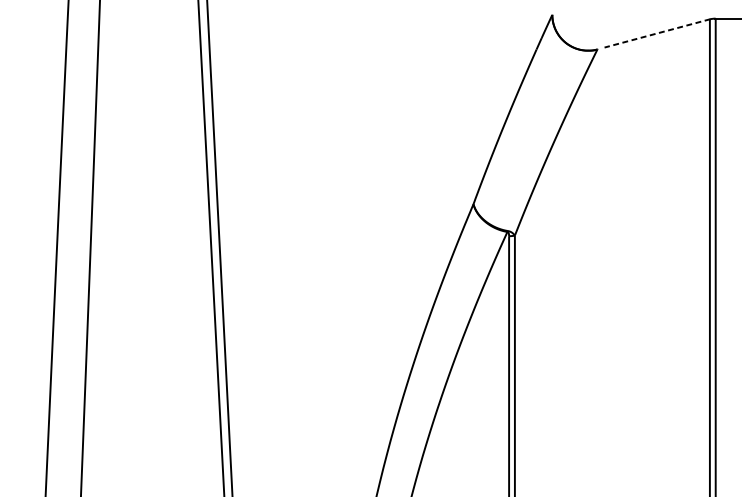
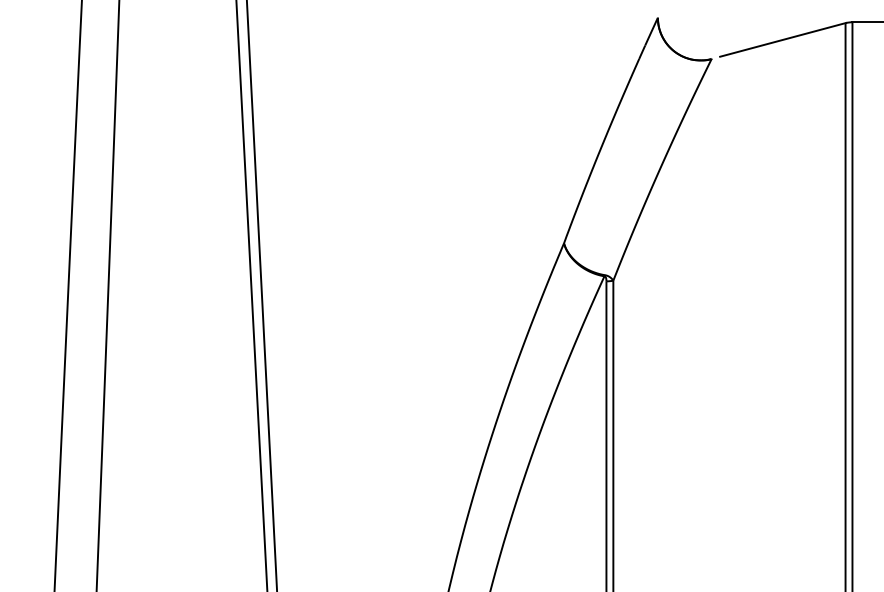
line: (656, 33) -> (782, 40), dashed -> solid

